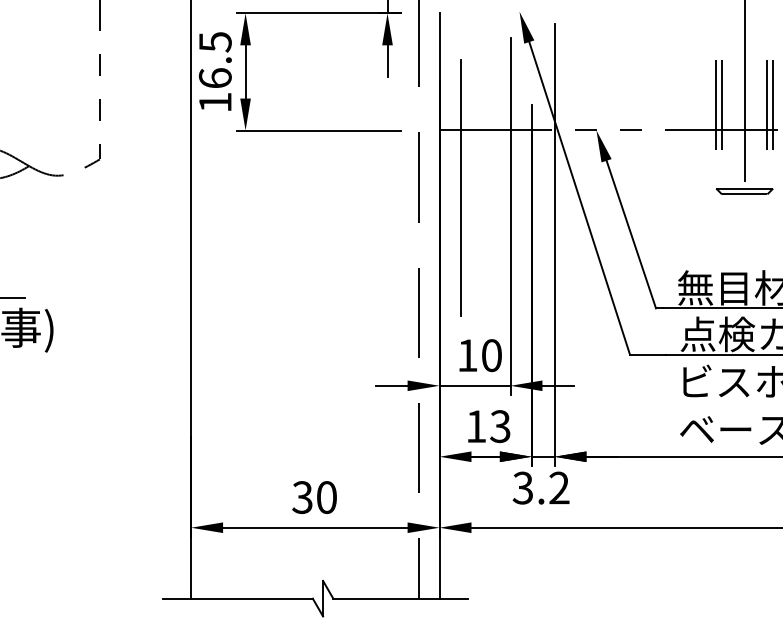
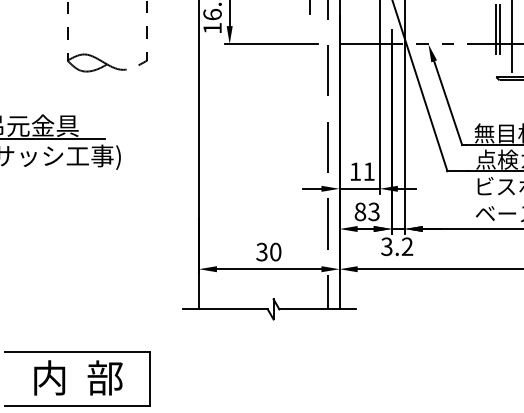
line: (460, 187) -> (351, 76), removed
text: (490, 355) -> (368, 171), 10 -> 11
text: (476, 425) -> (360, 211), 13 -> 83

